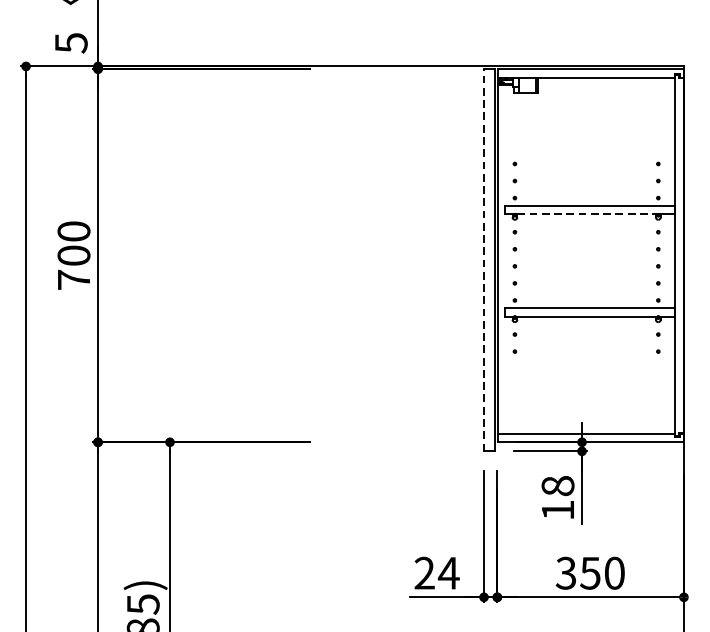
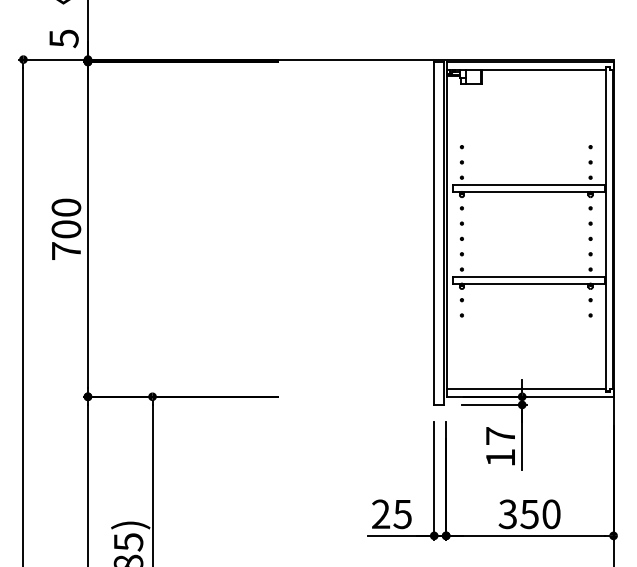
line: (586, 214) -> (526, 192), dashed -> solid
line: (484, 259) -> (434, 232), dashed -> solid
text: (557, 485) -> (500, 435), 18 -> 17
text: (448, 573) -> (402, 514), 24 -> 25

